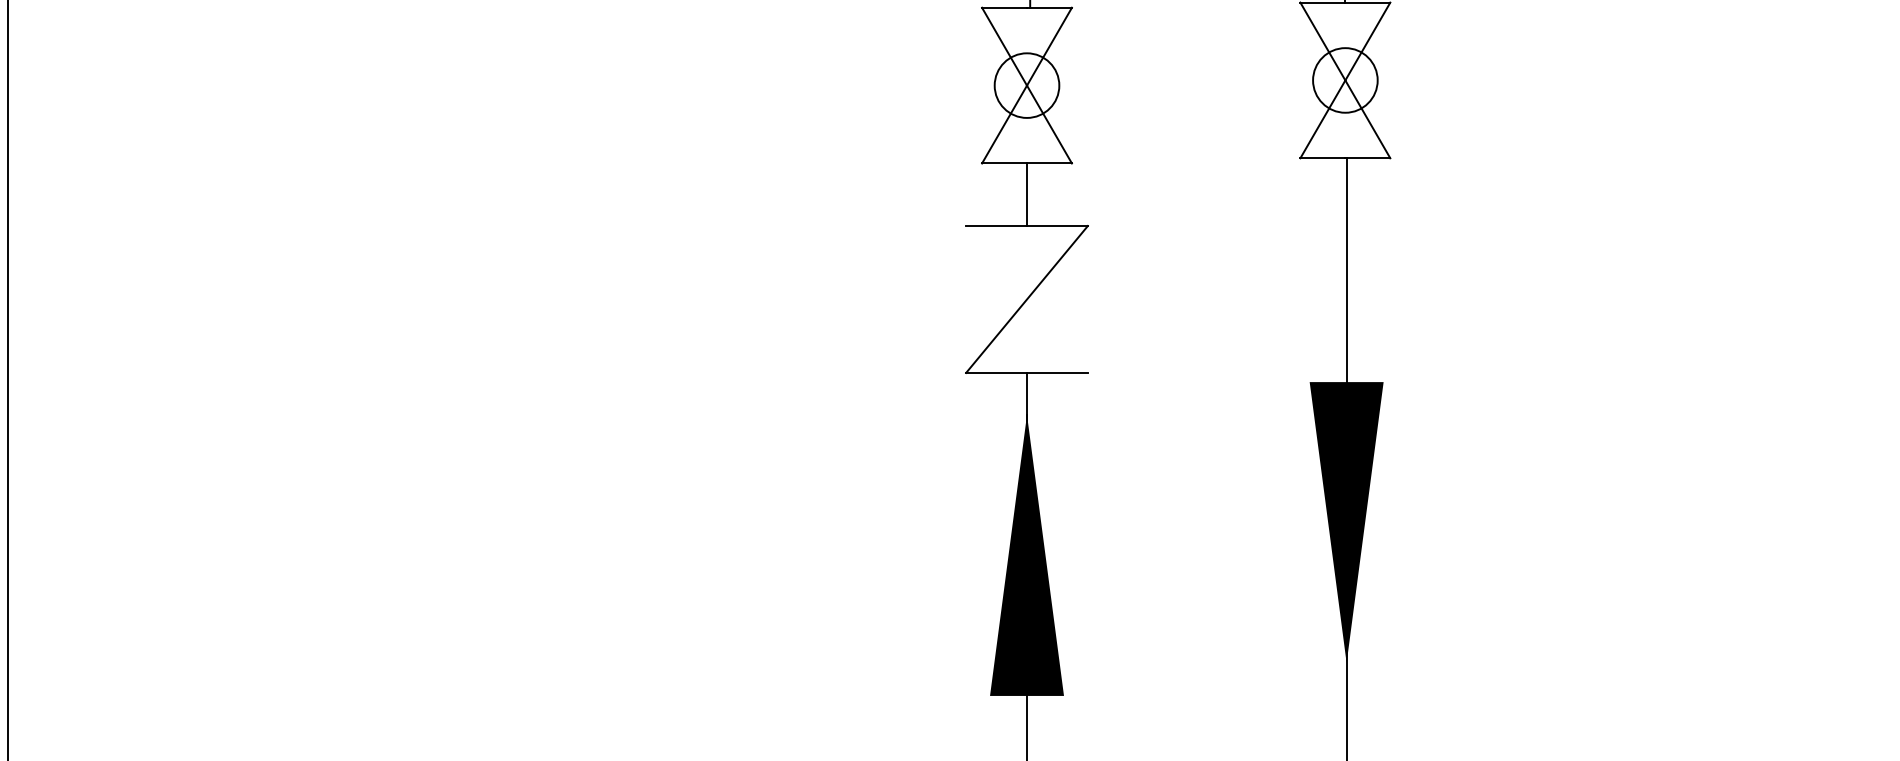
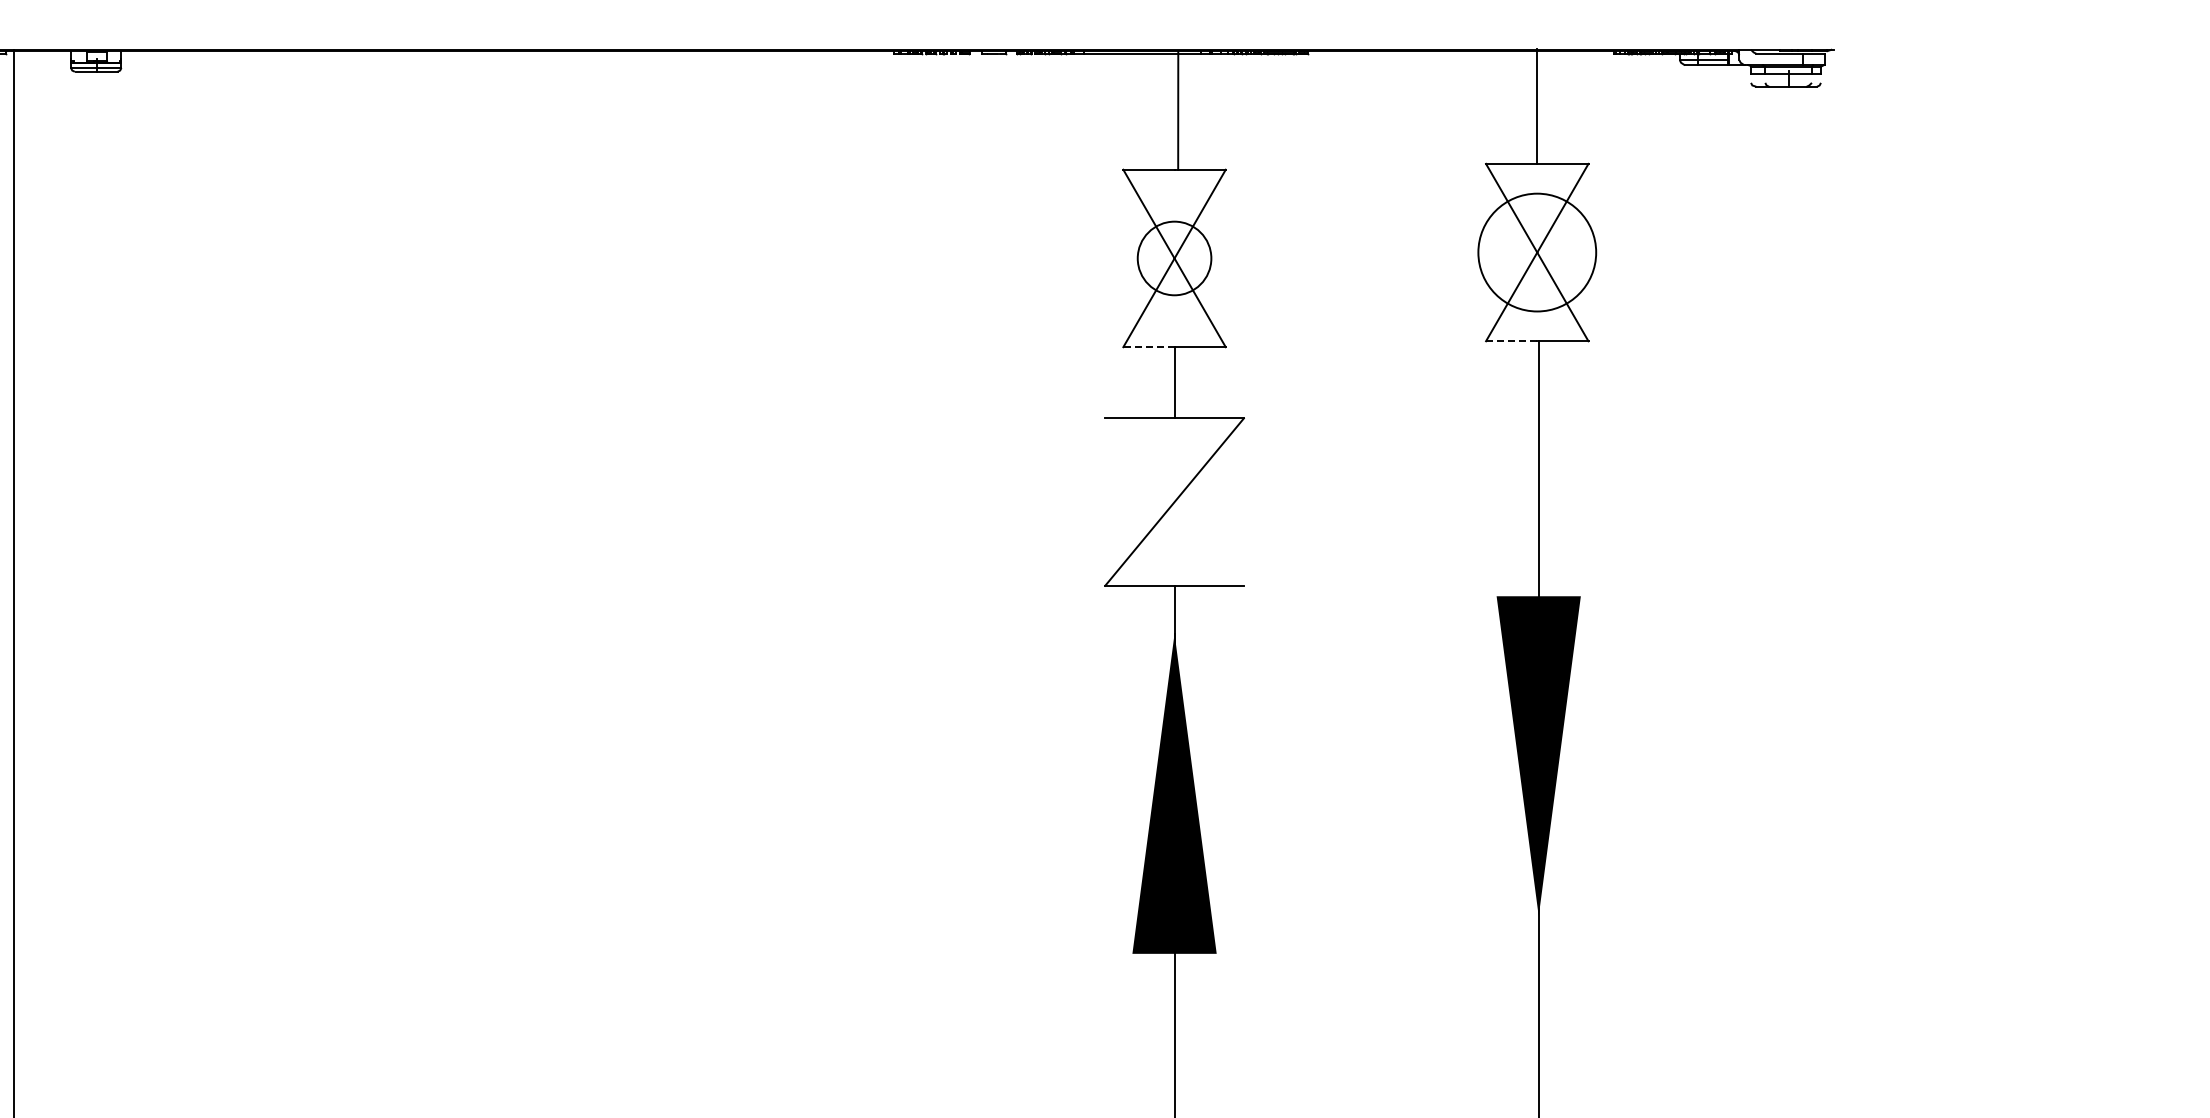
circle: (1345, 80) -> (1537, 252), size x1.6
line: (1322, 158) -> (1511, 341), solid -> dashed
line: (1004, 163) -> (1148, 347), solid -> dashed

